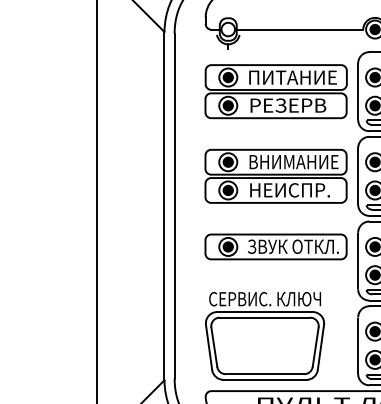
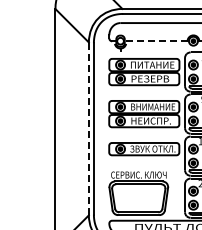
line: (298, 30) -> (155, 41), solid -> dashed
line: (163, 205) -> (88, 128), solid -> dashed

